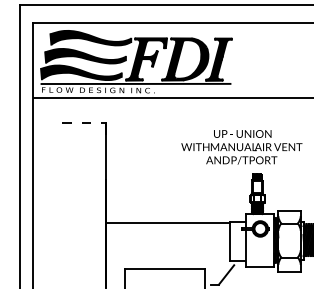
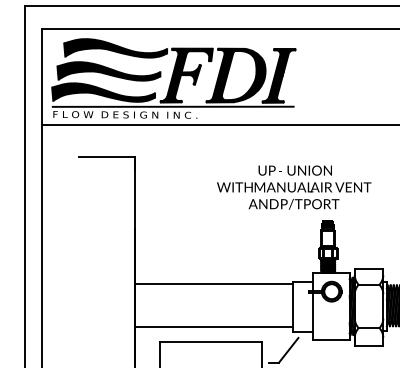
line: (84, 123) -> (107, 157), dashed -> solid
text: (241, 147) -> (293, 187), moved
line: (167, 257) -> (213, 328), added

